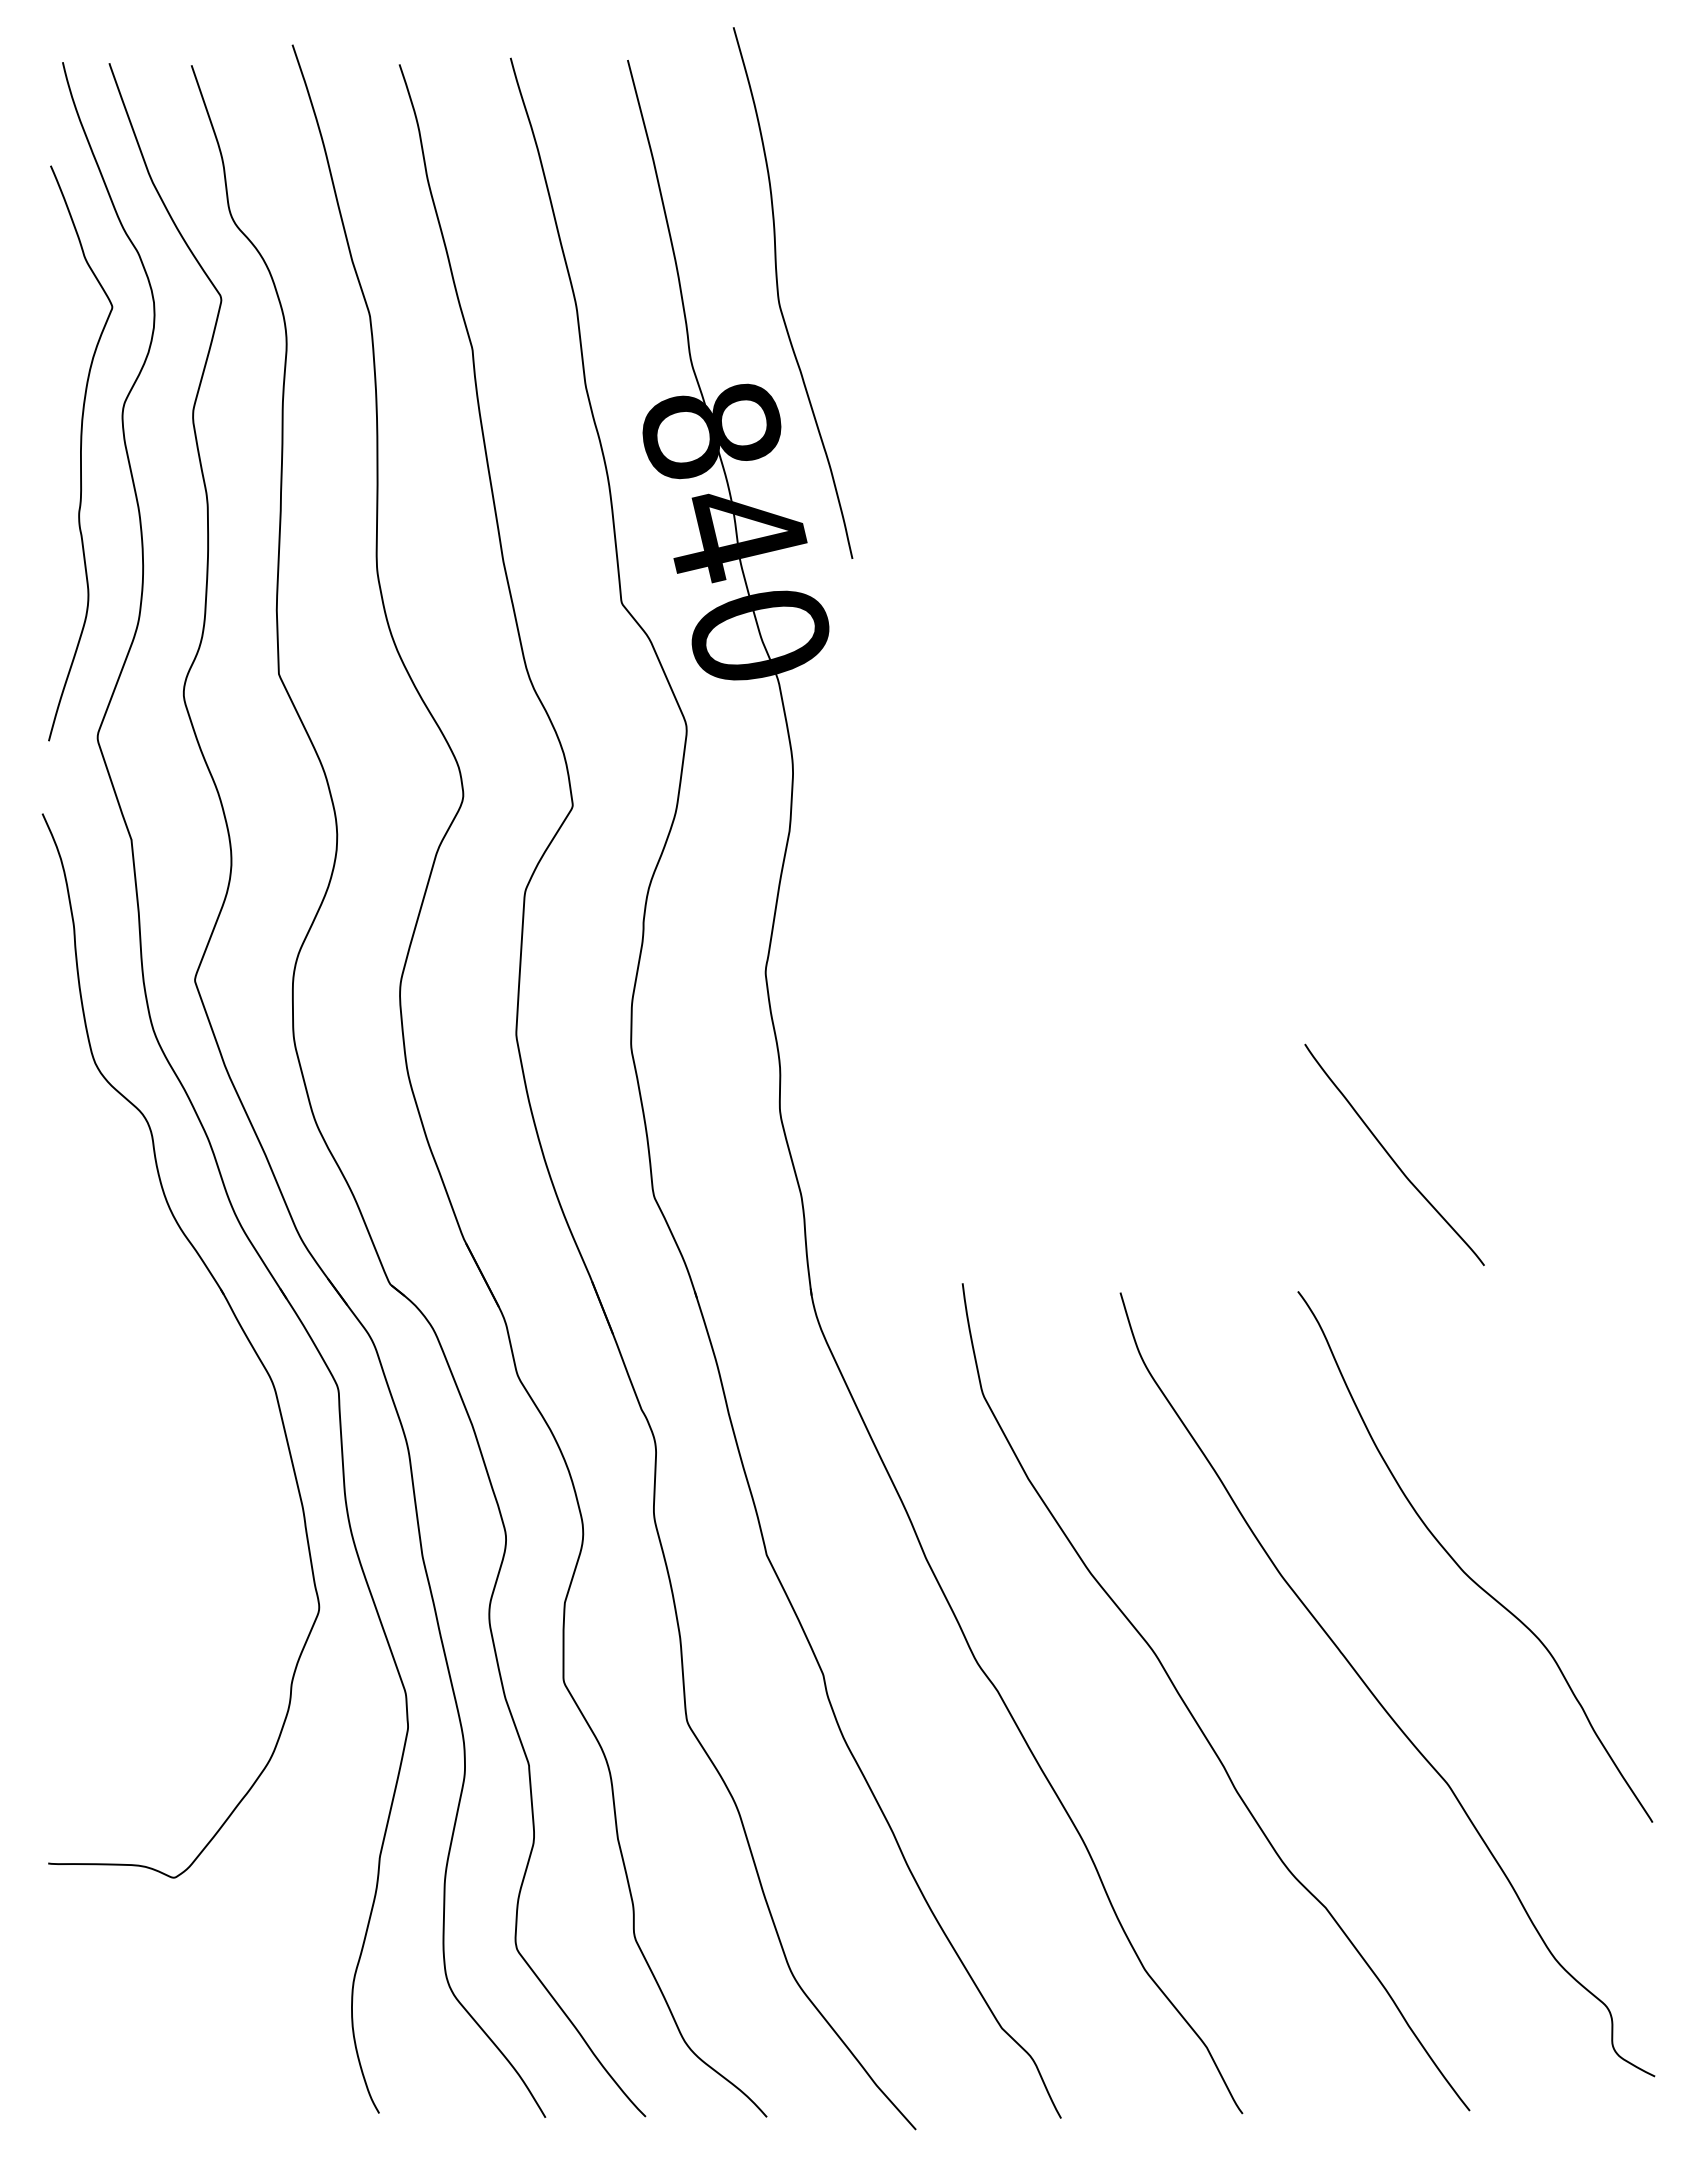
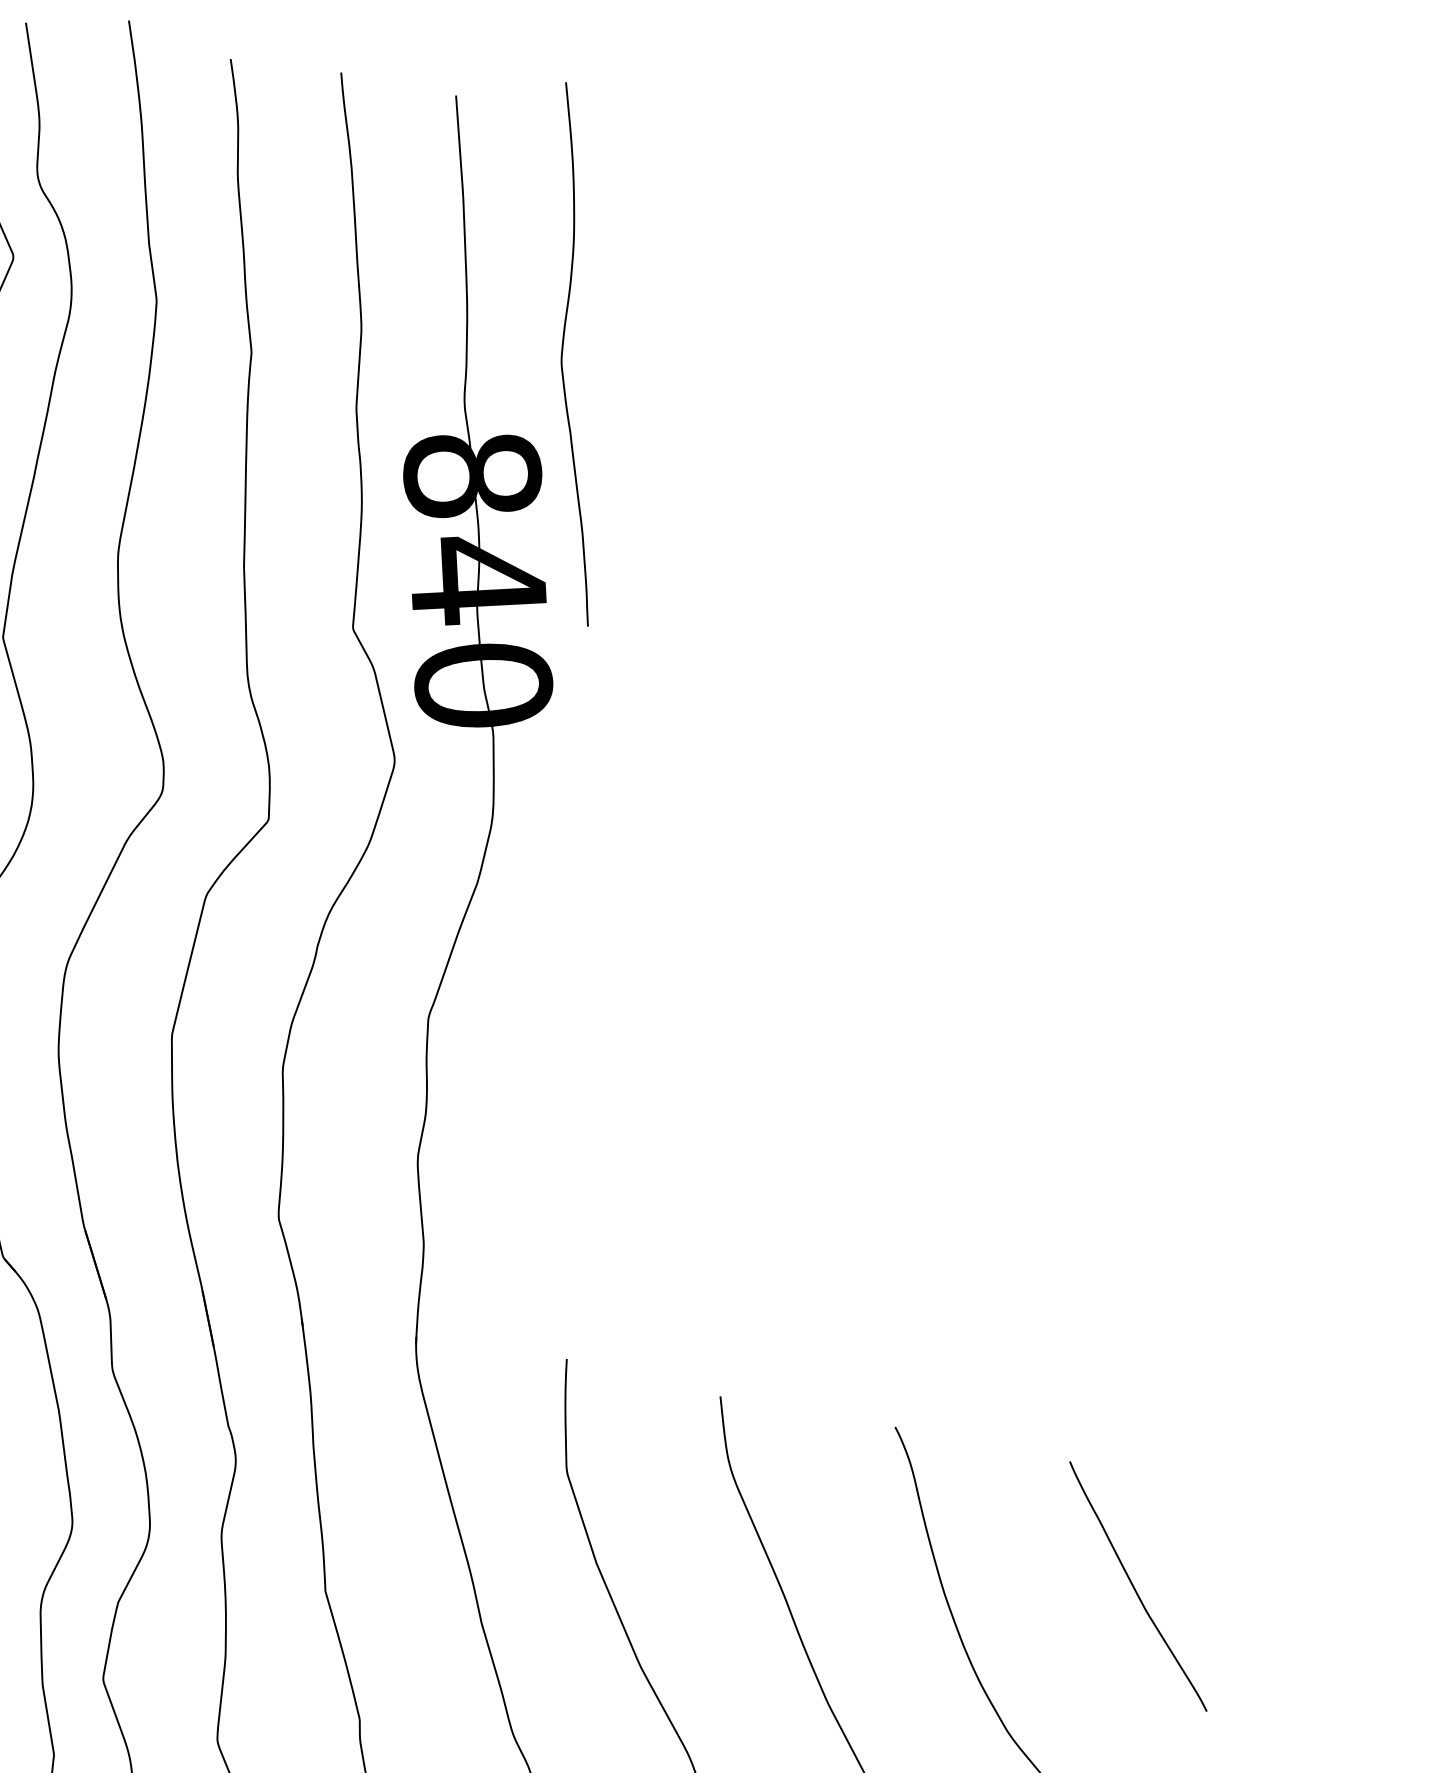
curve: (1391, 1156) -> (1134, 1587), moved

